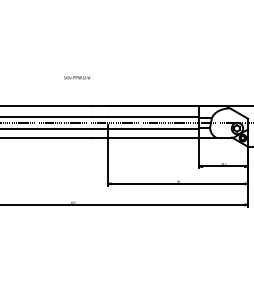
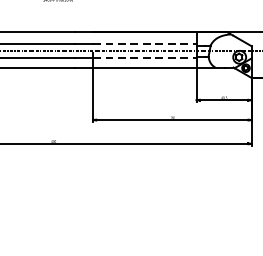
line: (153, 117) -> (144, 44), solid -> dashed
line: (153, 128) -> (144, 57), solid -> dashed

